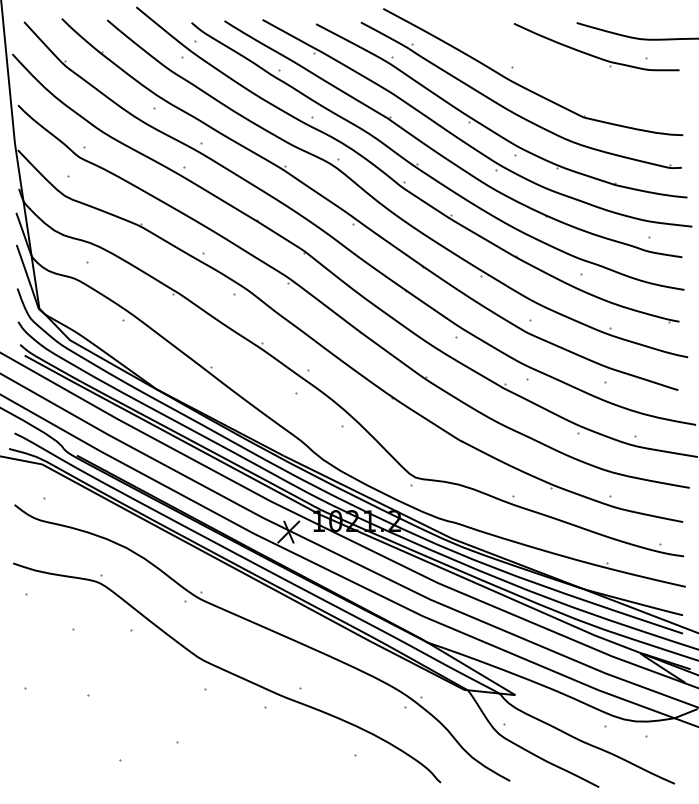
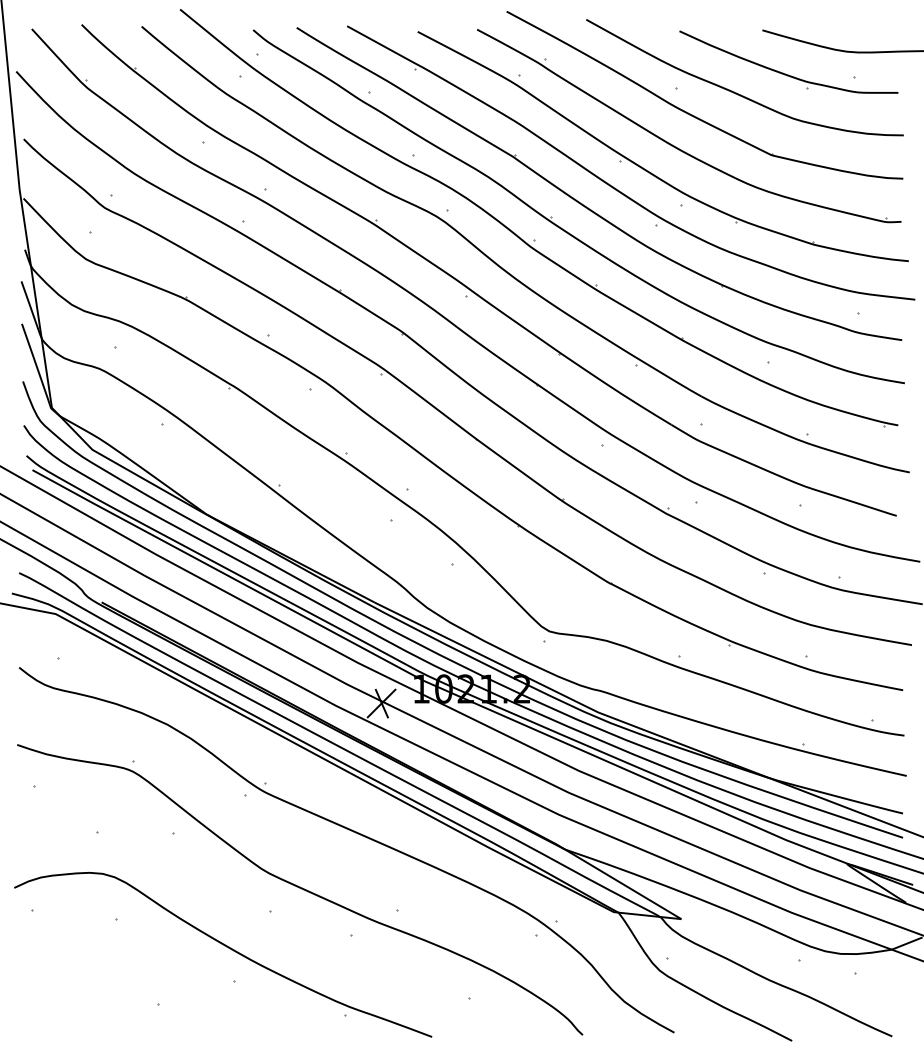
curve: (558, 70) -> (738, 93), added
part: (168, 721) -> (222, 953), added

